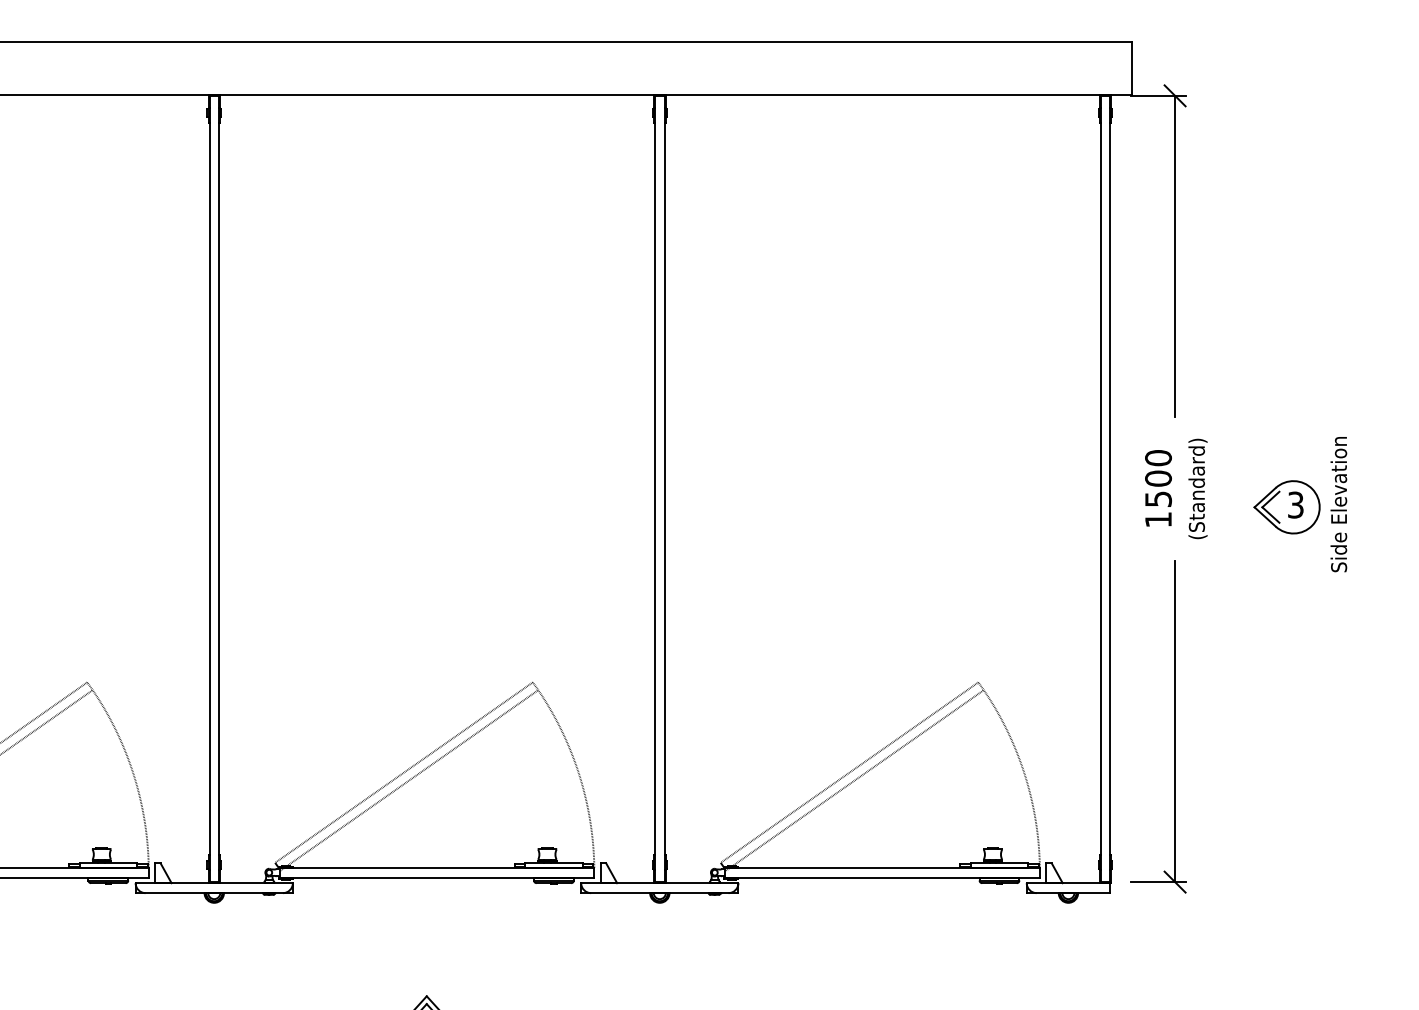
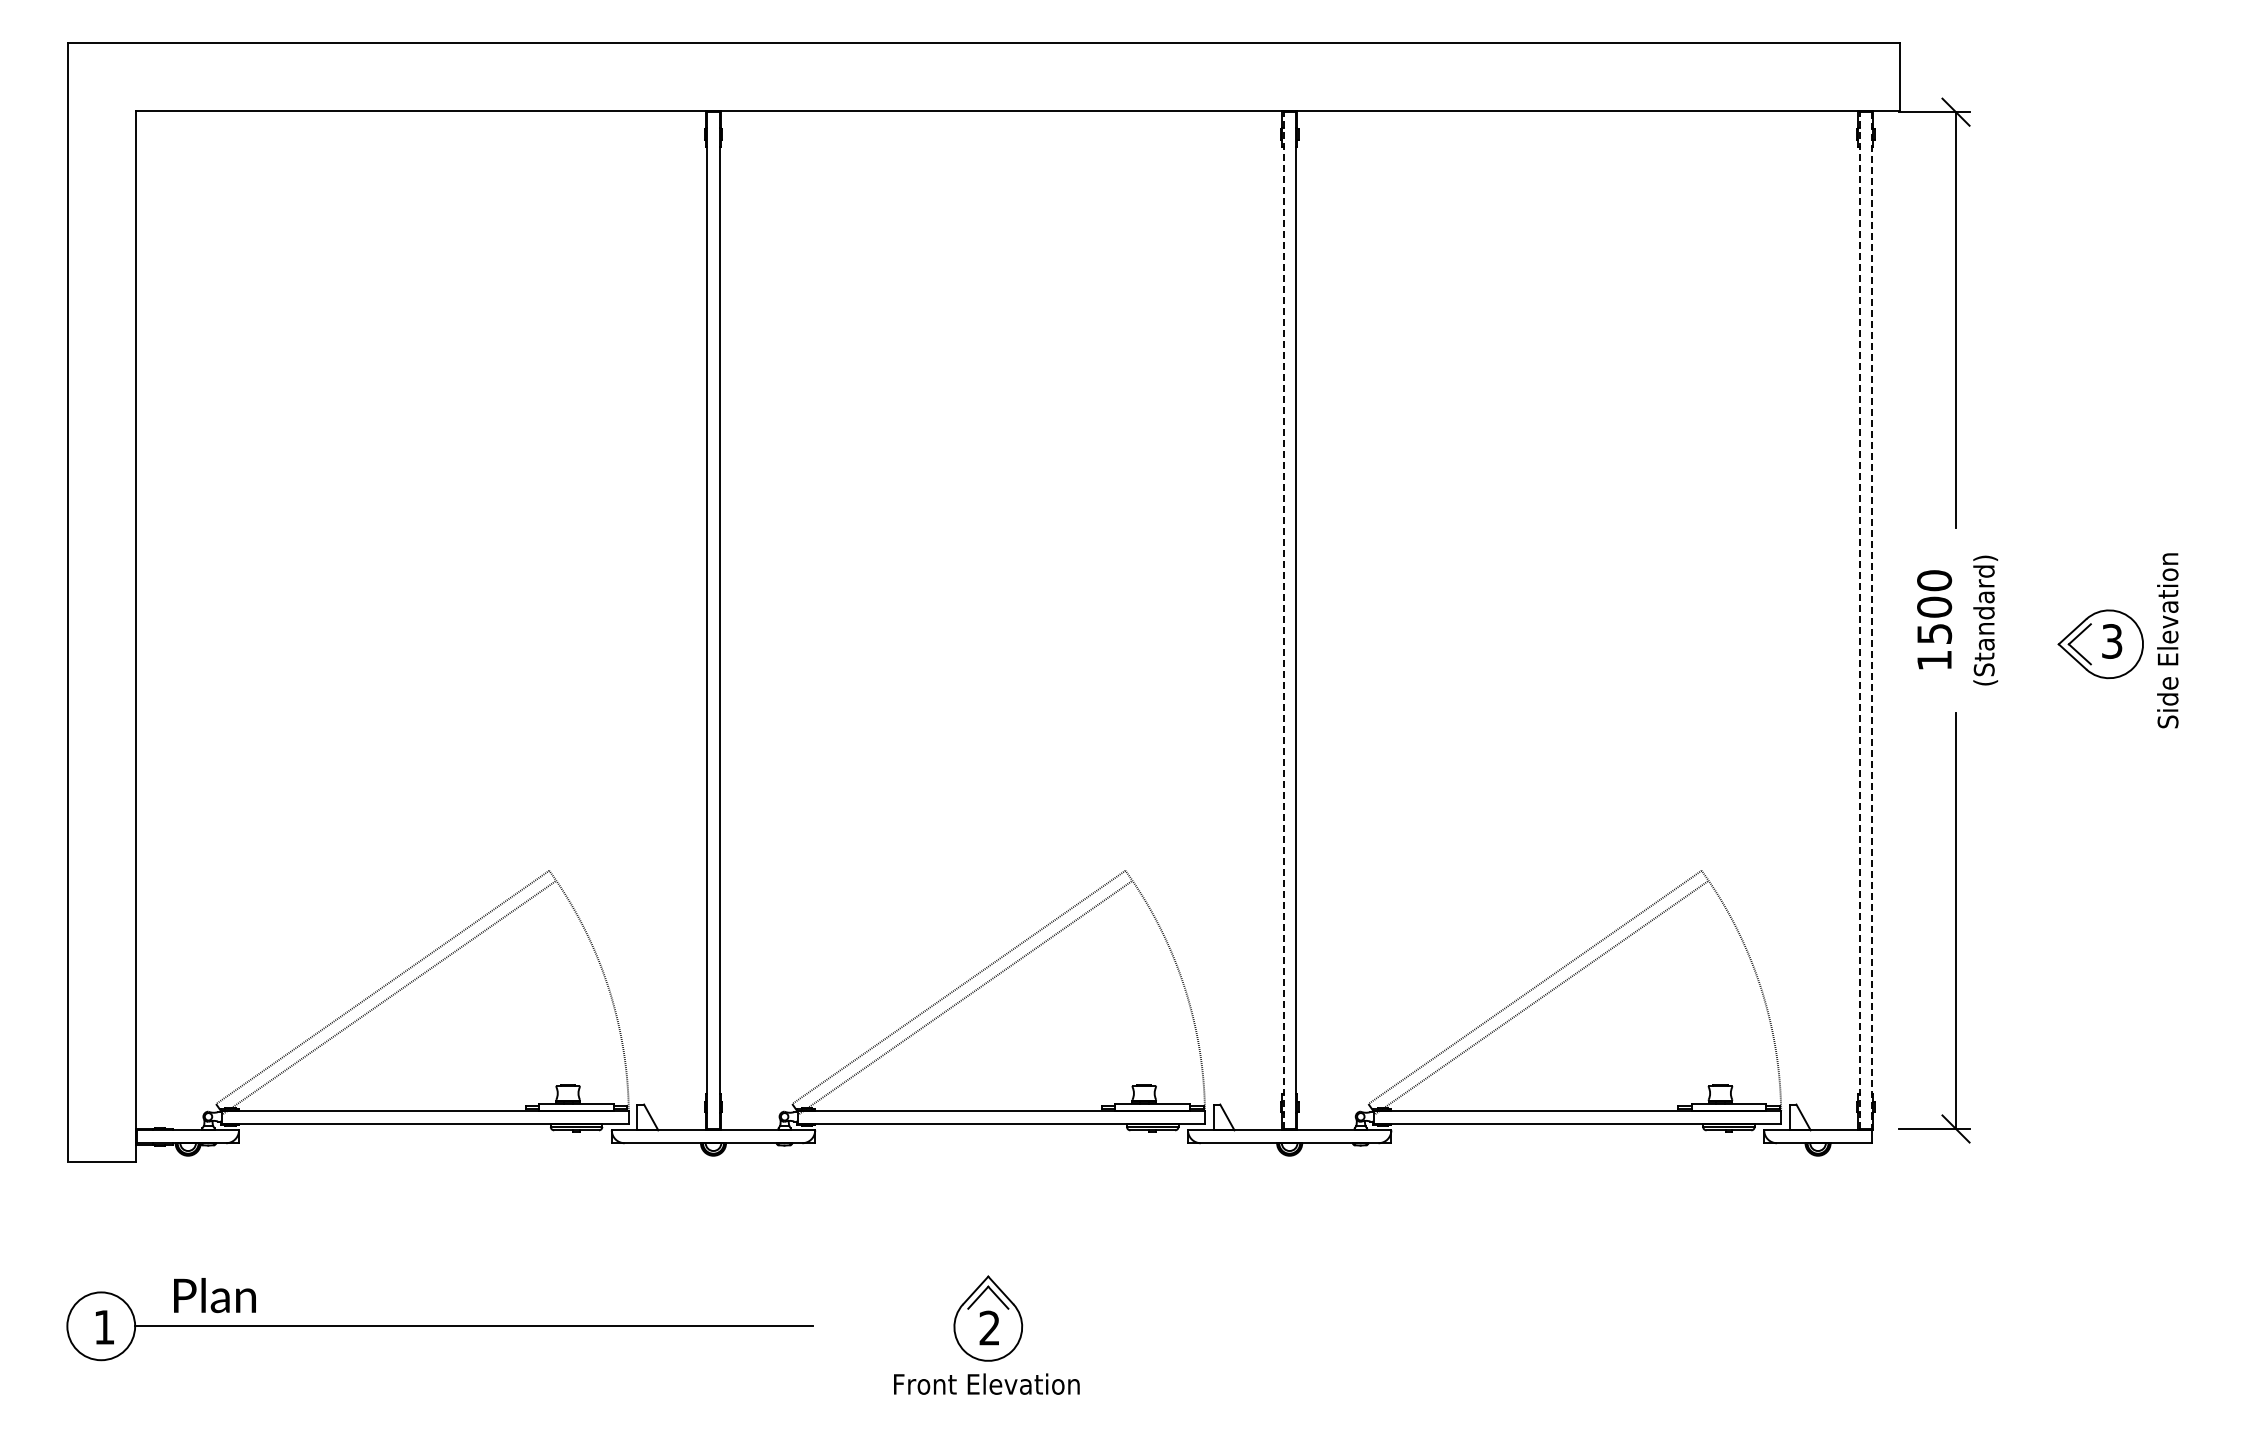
line: (655, 488) -> (1283, 620), solid -> dashed
line: (1100, 488) -> (1859, 620), solid -> dashed
line: (1109, 489) -> (1871, 621), solid -> dashed

